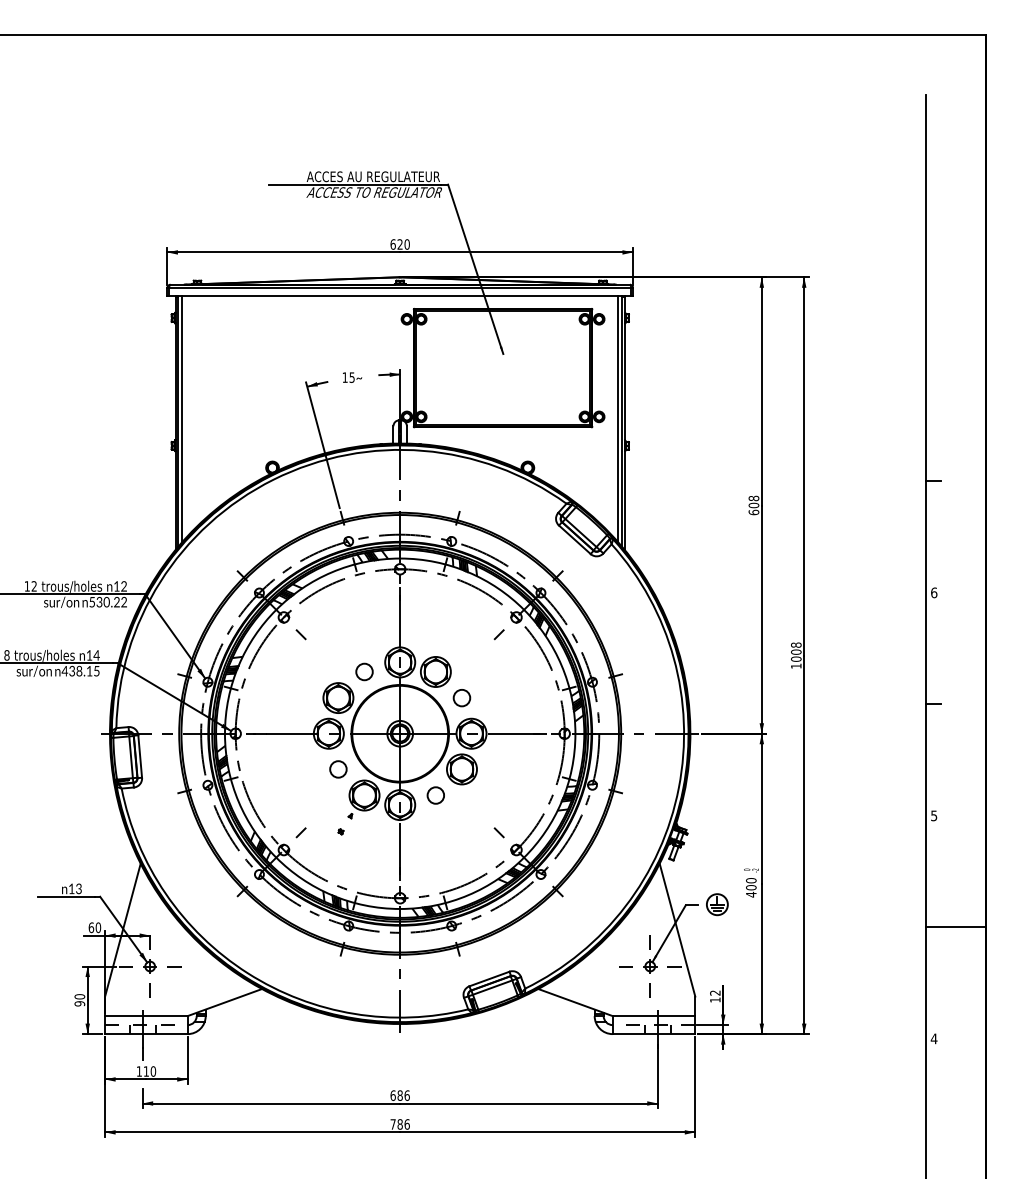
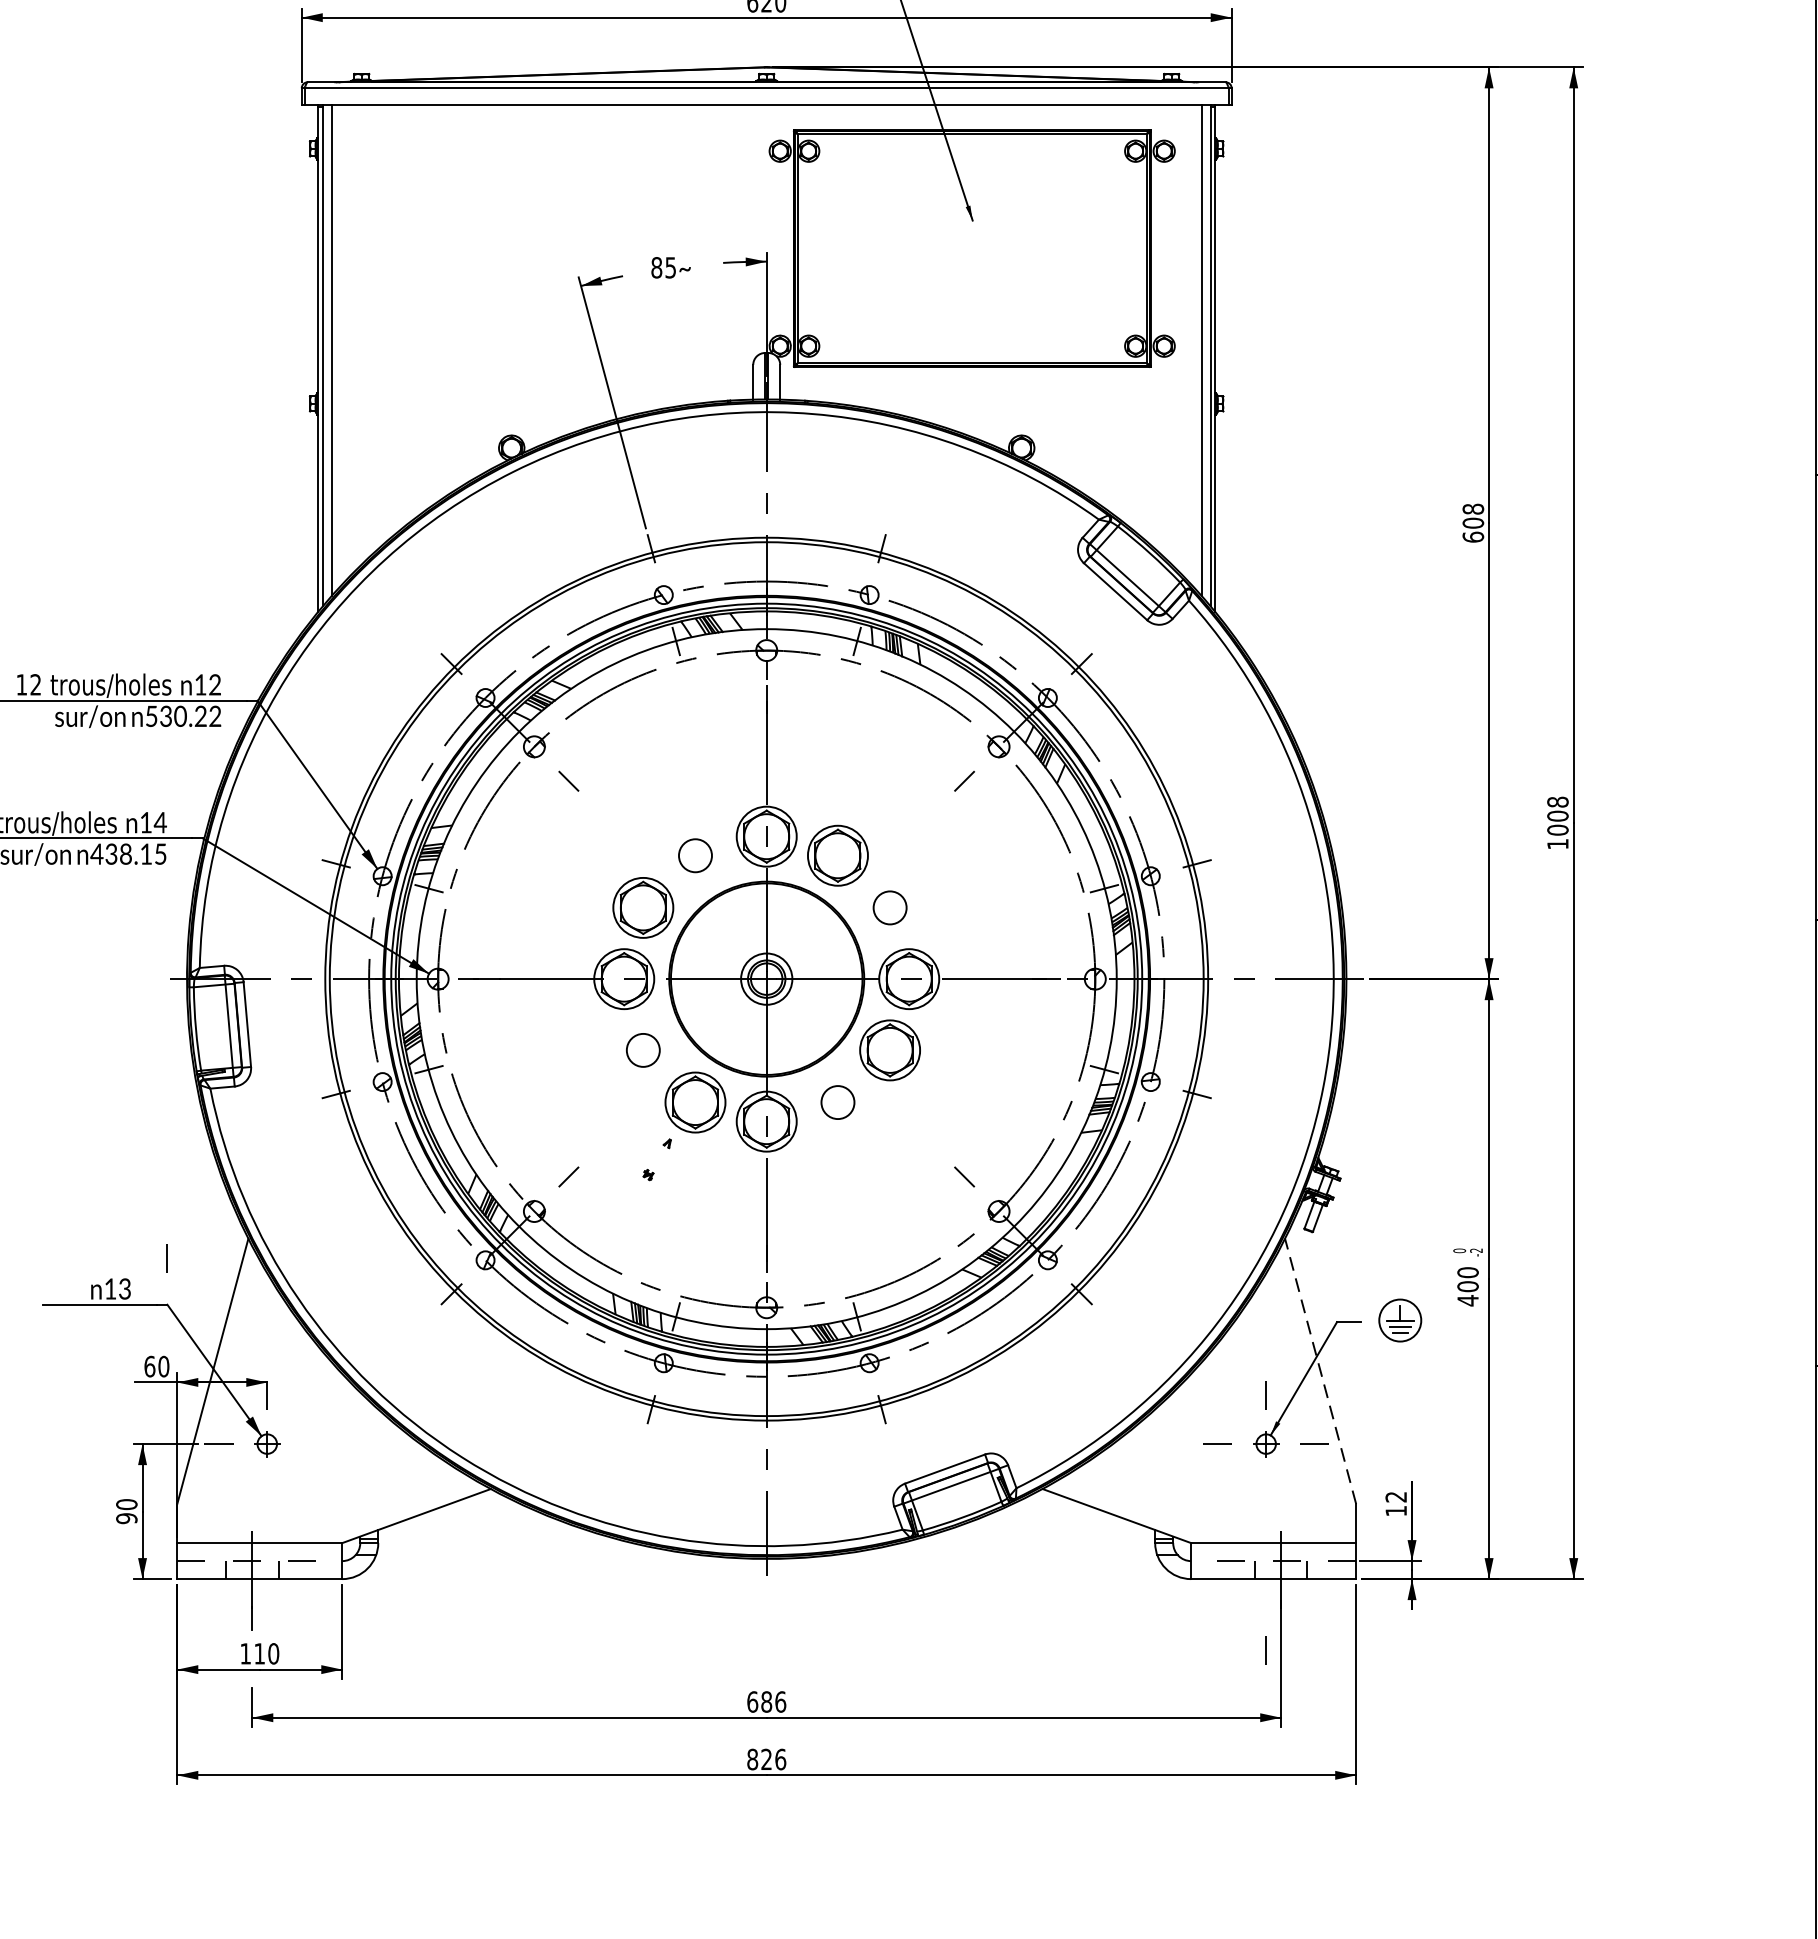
text: (344, 377) -> (655, 267), 15 -> 85
line: (677, 930) -> (1320, 1372), solid -> dashed
line: (174, 966) -> (315, 1444), removed
line: (149, 990) -> (166, 1258), moved
line: (649, 990) -> (1264, 1649), moved
text: (396, 1124) -> (759, 1759), 786 -> 826

